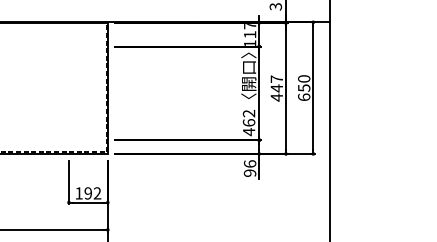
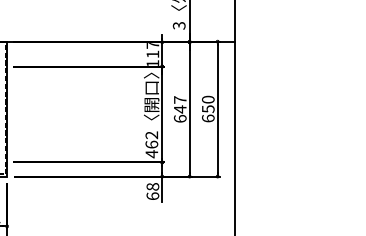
text: (276, 97) -> (179, 118), 447 -> 647
text: (249, 168) -> (152, 191), 96 -> 68

